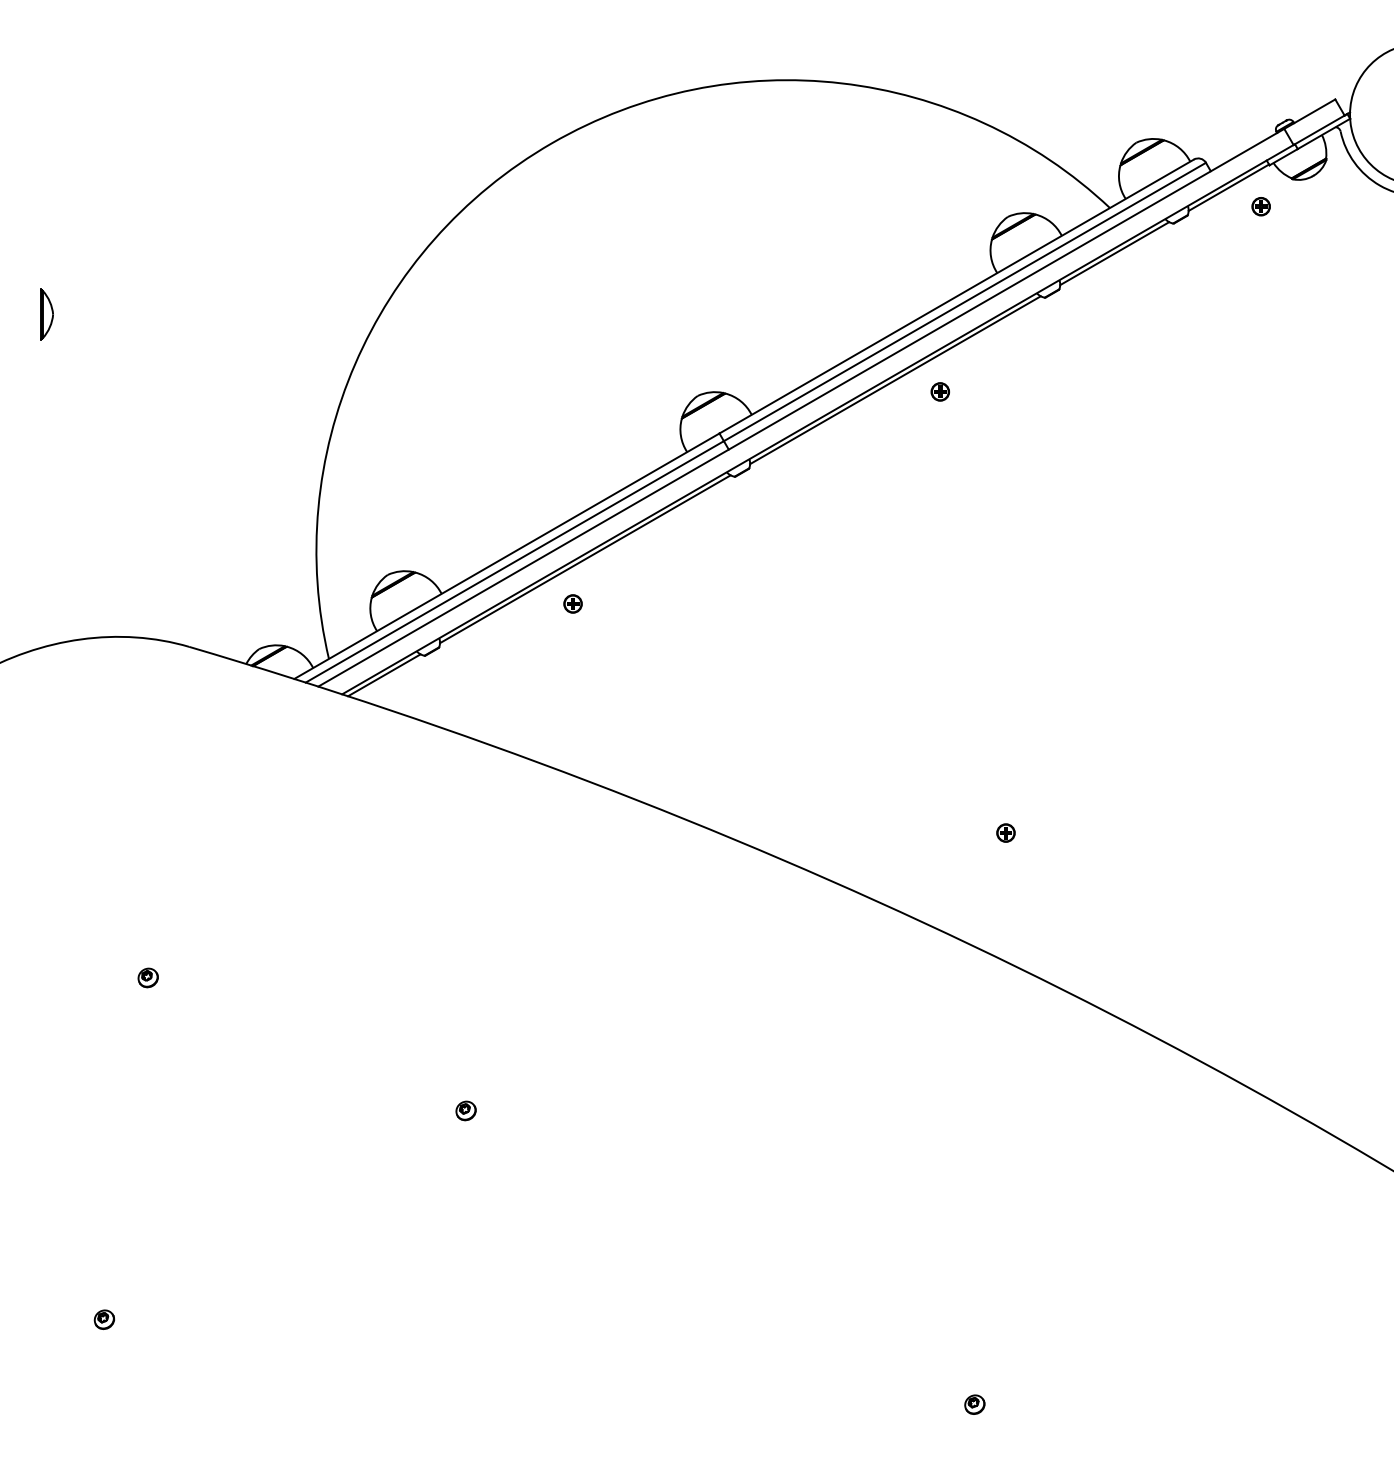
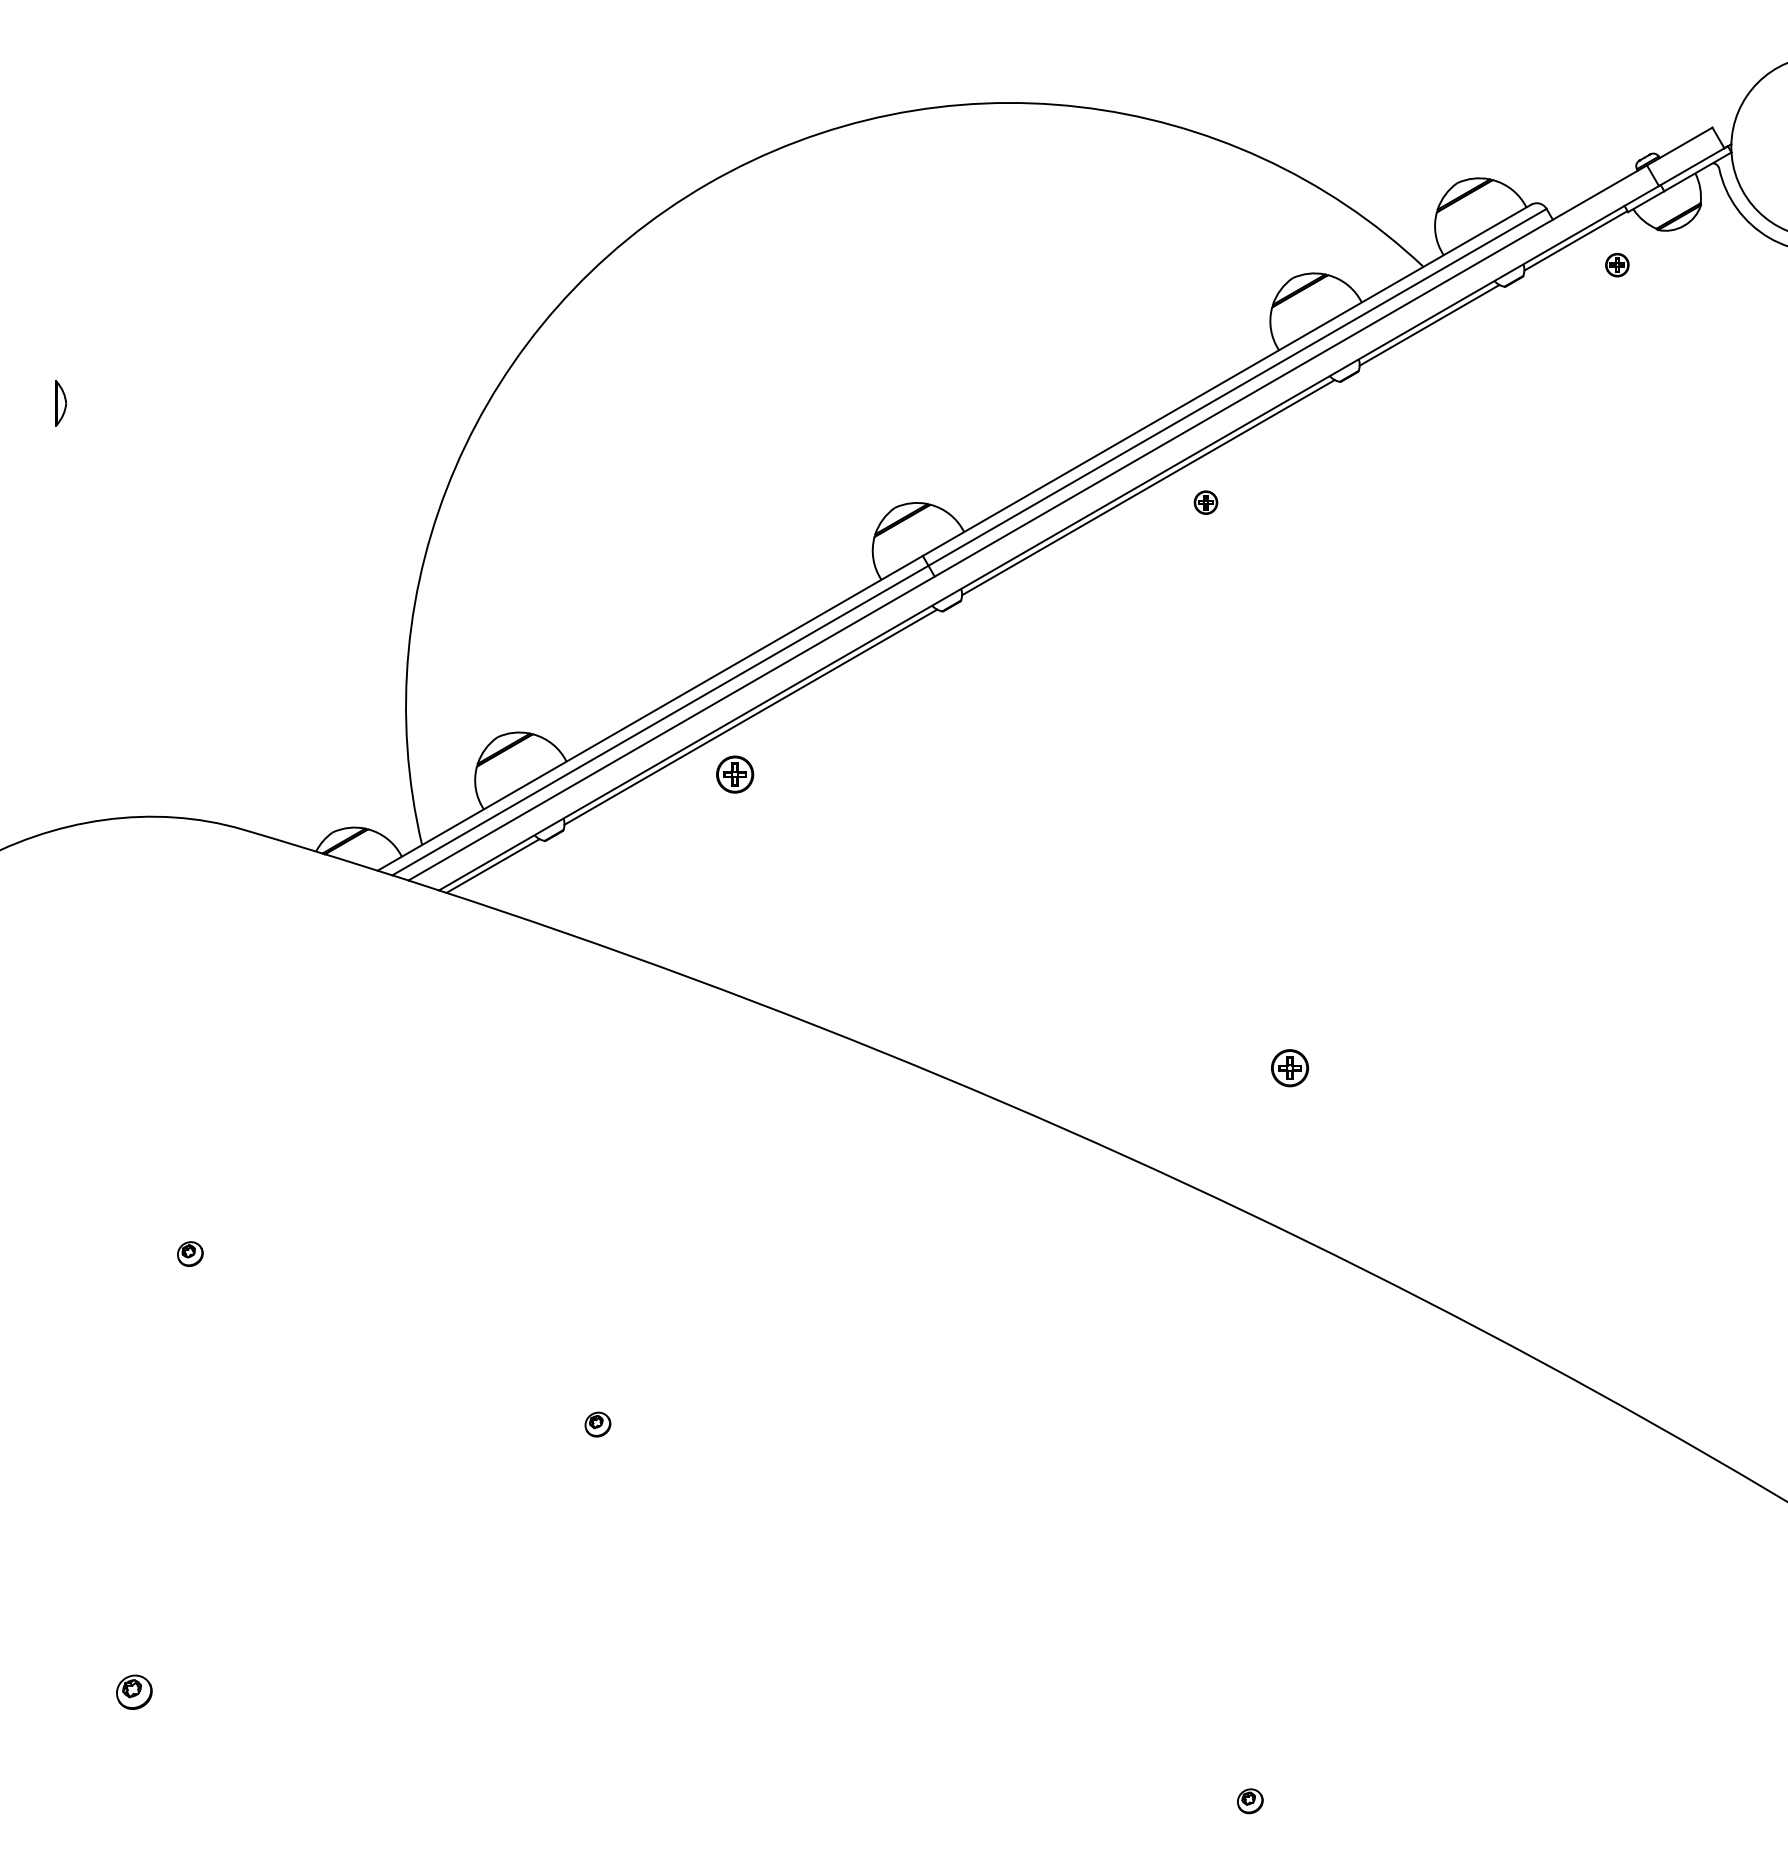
part: (46, 314) -> (60, 403), size x0.7
part: (572, 603) -> (734, 774), size x1.6
part: (1006, 833) -> (1290, 1068), size x1.6
part: (103, 1319) -> (133, 1692), size x1.4

